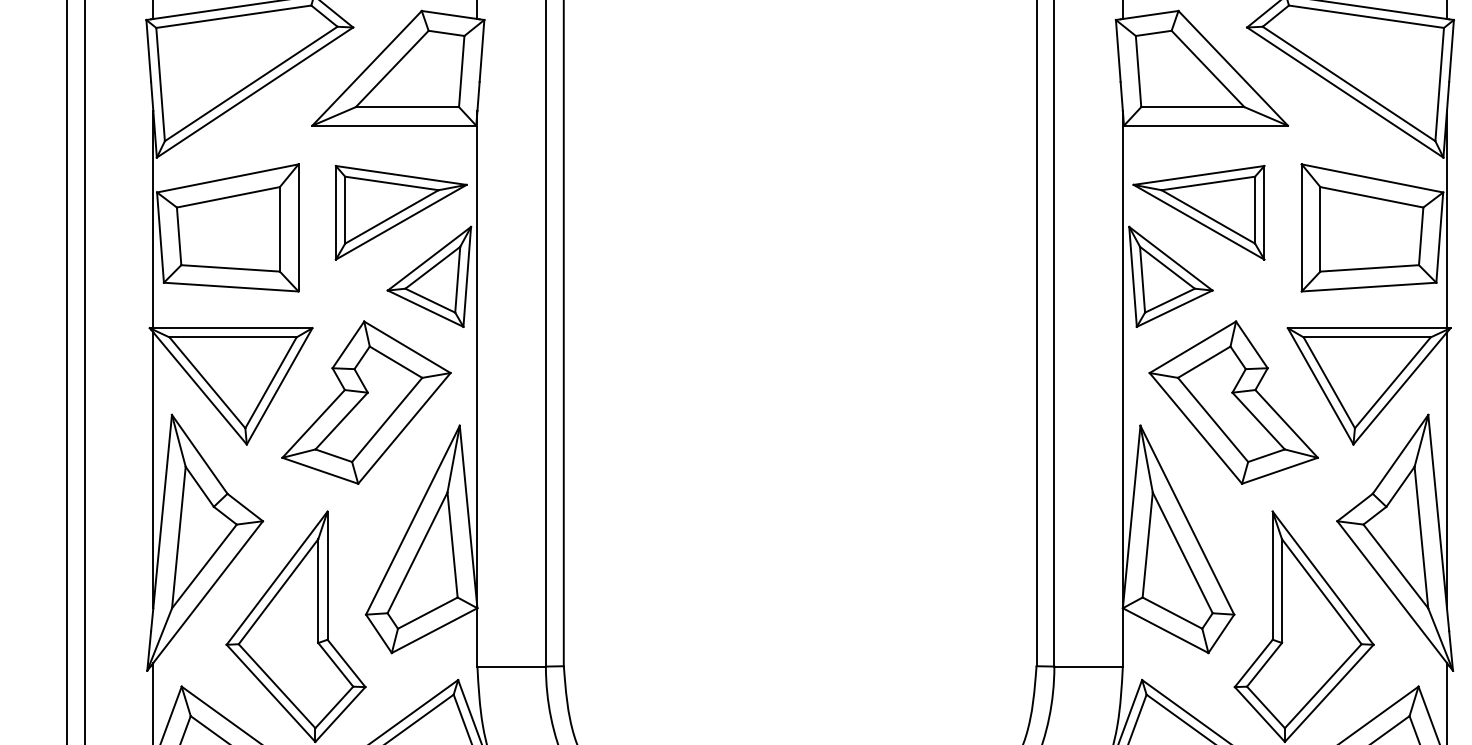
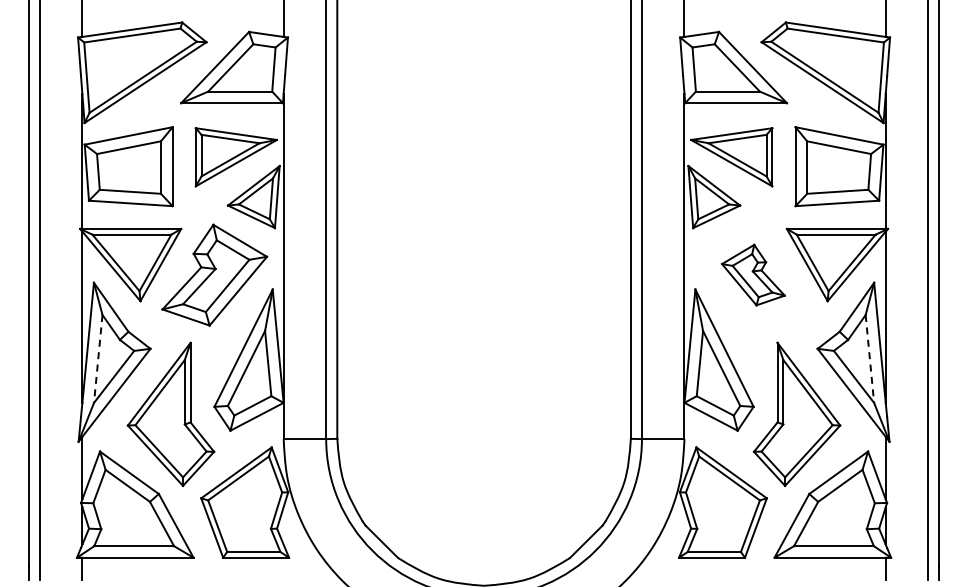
part: (1234, 401) -> (753, 274), size x0.6
line: (179, 538) -> (98, 359), solid -> dashed
line: (1420, 538) -> (869, 359), solid -> dashed

